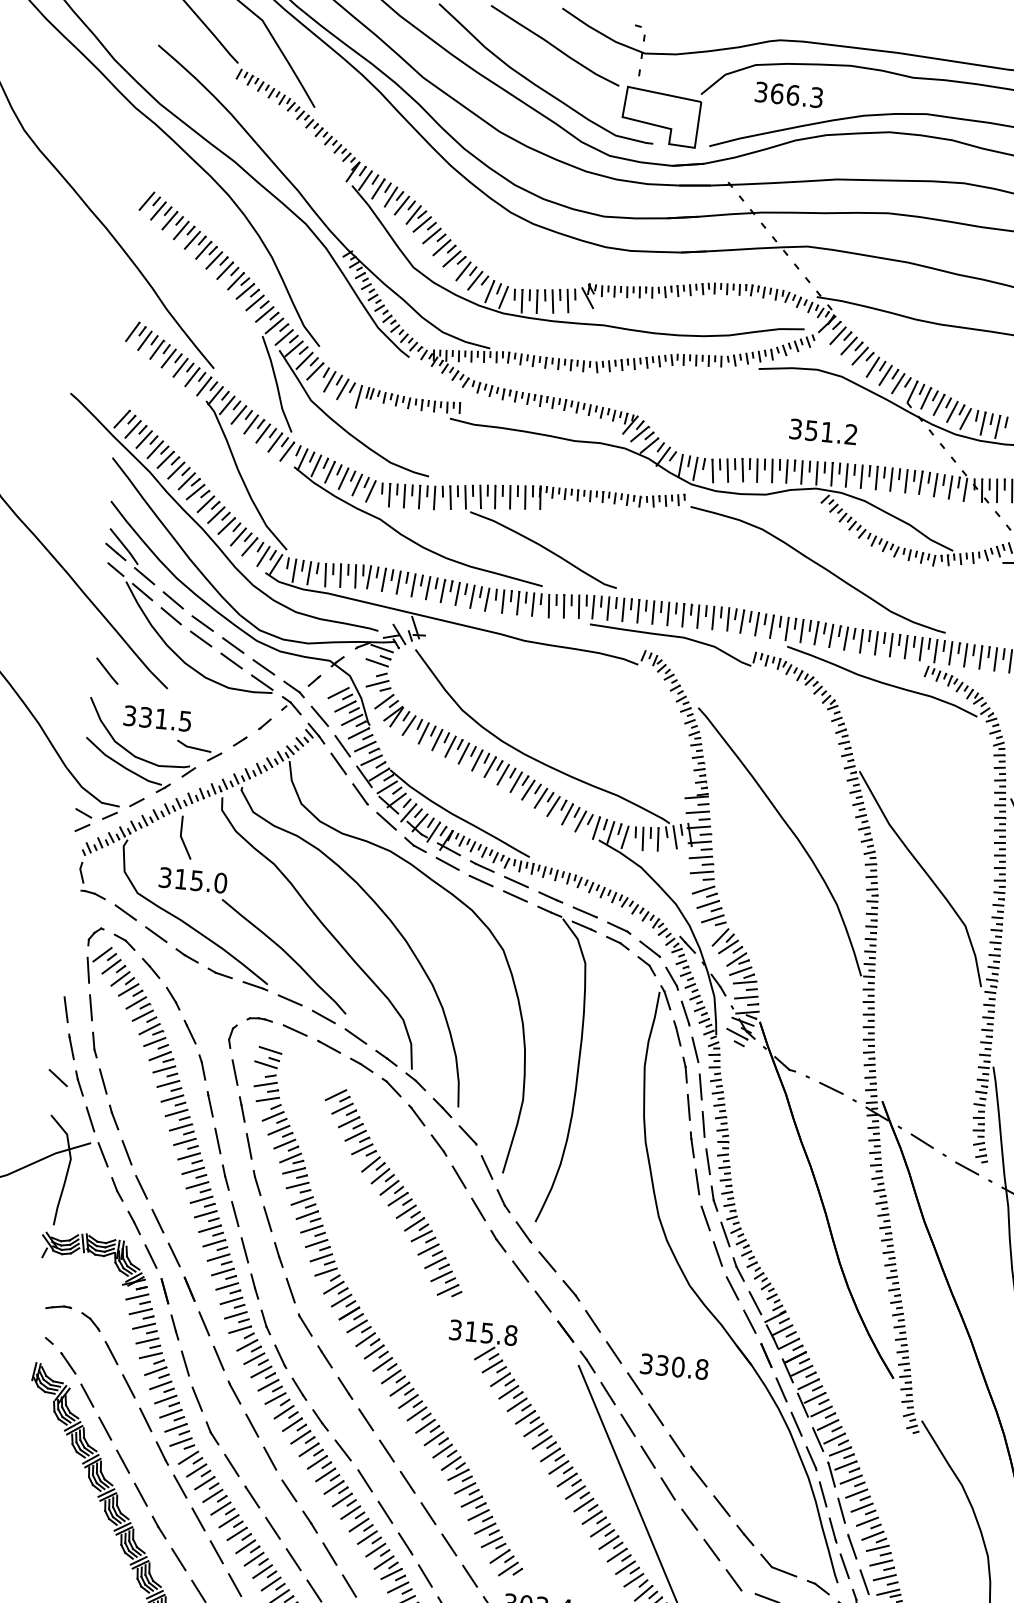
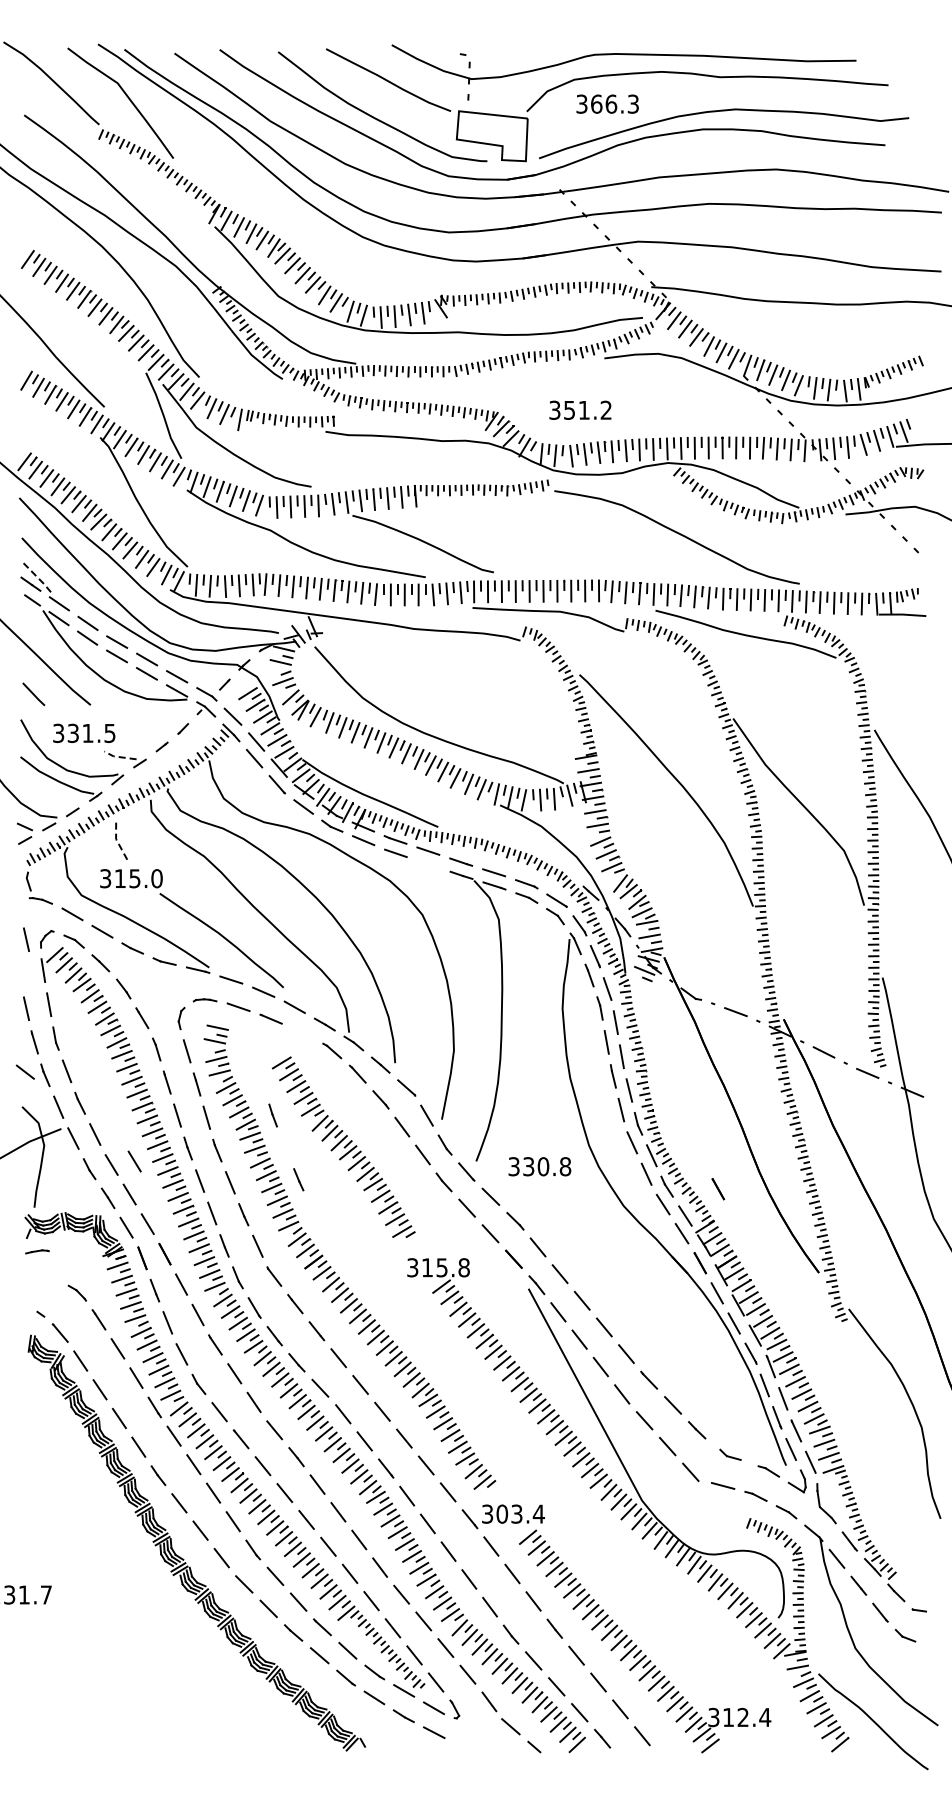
text: (823, 431) -> (580, 409), moved
line: (125, 547) -> (39, 579), solid -> dashed
line: (193, 748) -> (119, 757), solid -> dashed
line: (182, 837) -> (117, 840), solid -> dashed
line: (515, 895) -> (428, 863), removed
line: (73, 934) -> (26, 939), added
line: (361, 1065) -> (302, 1033), removed
line: (320, 1150) -> (272, 1115), added
line: (166, 1185) -> (134, 1161), added
line: (341, 1222) -> (298, 1179), added
line: (793, 1277) -> (718, 1189), added
part: (58, 1307) -> (37, 1251), moved
text: (674, 1366) -> (539, 1166), moved
part: (778, 1565) -> (730, 1454), size x0.6

